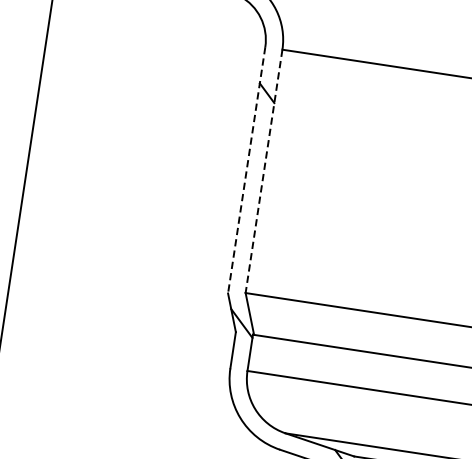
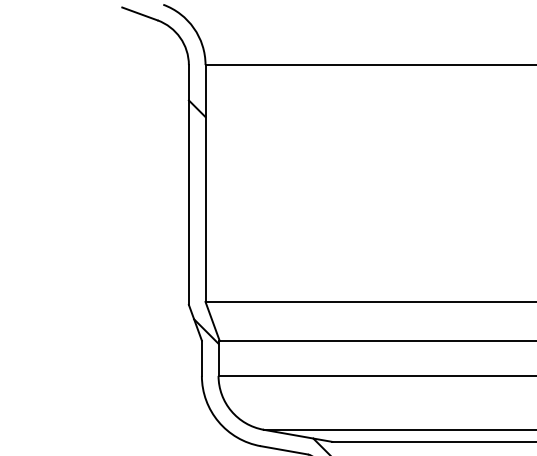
line: (246, 170) -> (188, 185), dashed -> solid
line: (263, 172) -> (205, 184), dashed -> solid

